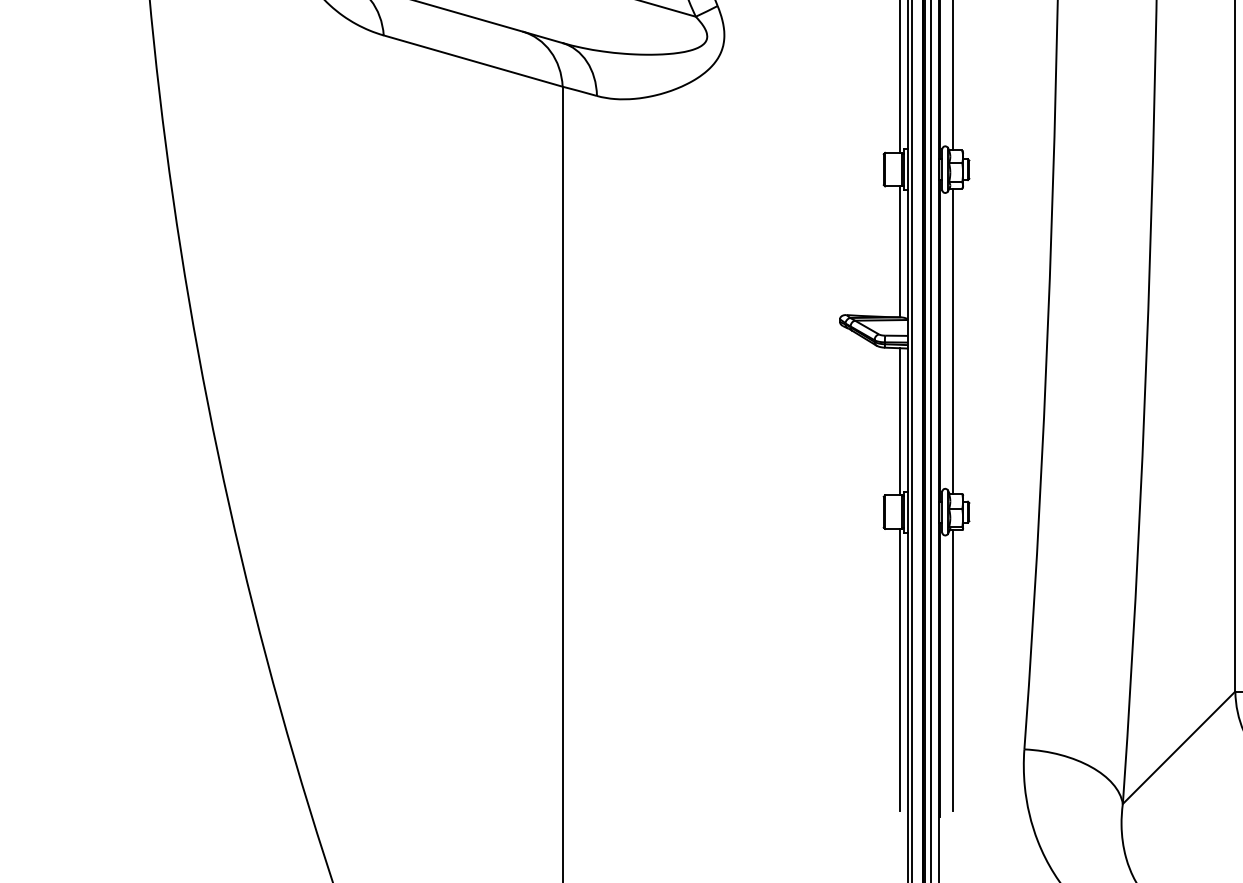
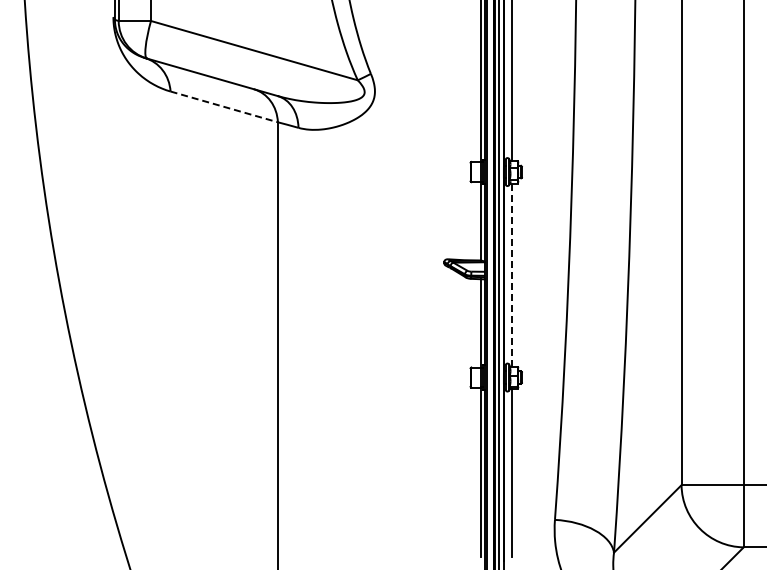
line: (473, 60) -> (224, 106), solid -> dashed
line: (953, 342) -> (512, 275), solid -> dashed

